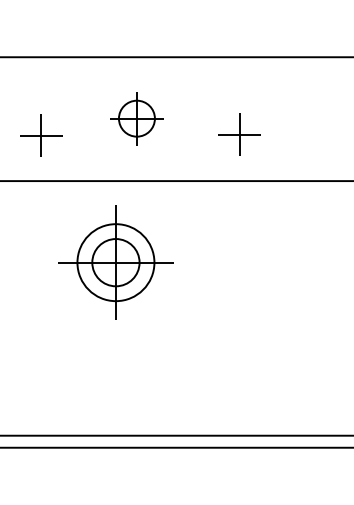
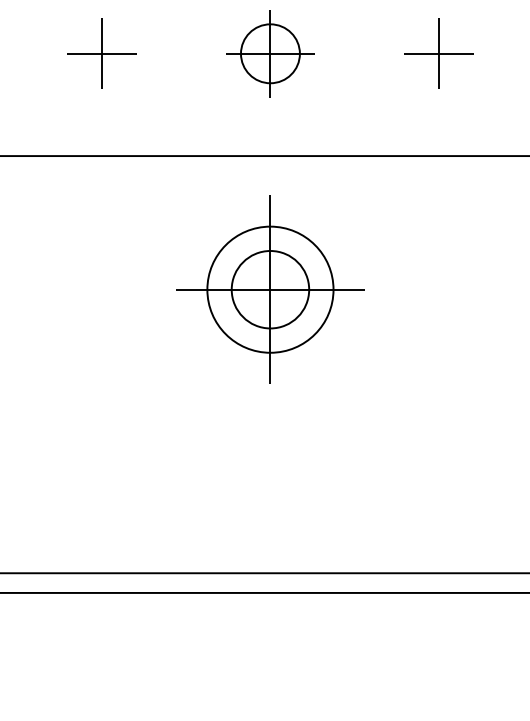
part: (239, 134) -> (438, 53), moved
part: (41, 135) -> (102, 53), moved
part: (115, 262) -> (269, 289), moved

